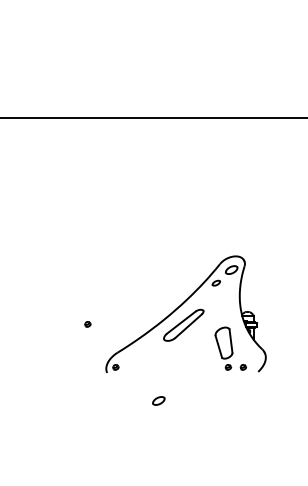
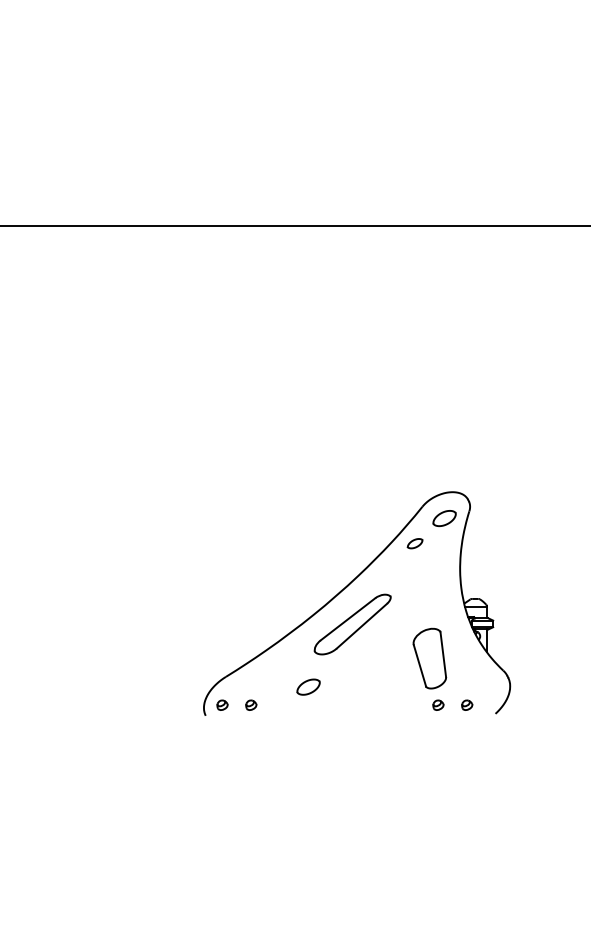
part: (87, 324) -> (250, 705), moved
part: (158, 400) -> (307, 686), moved

